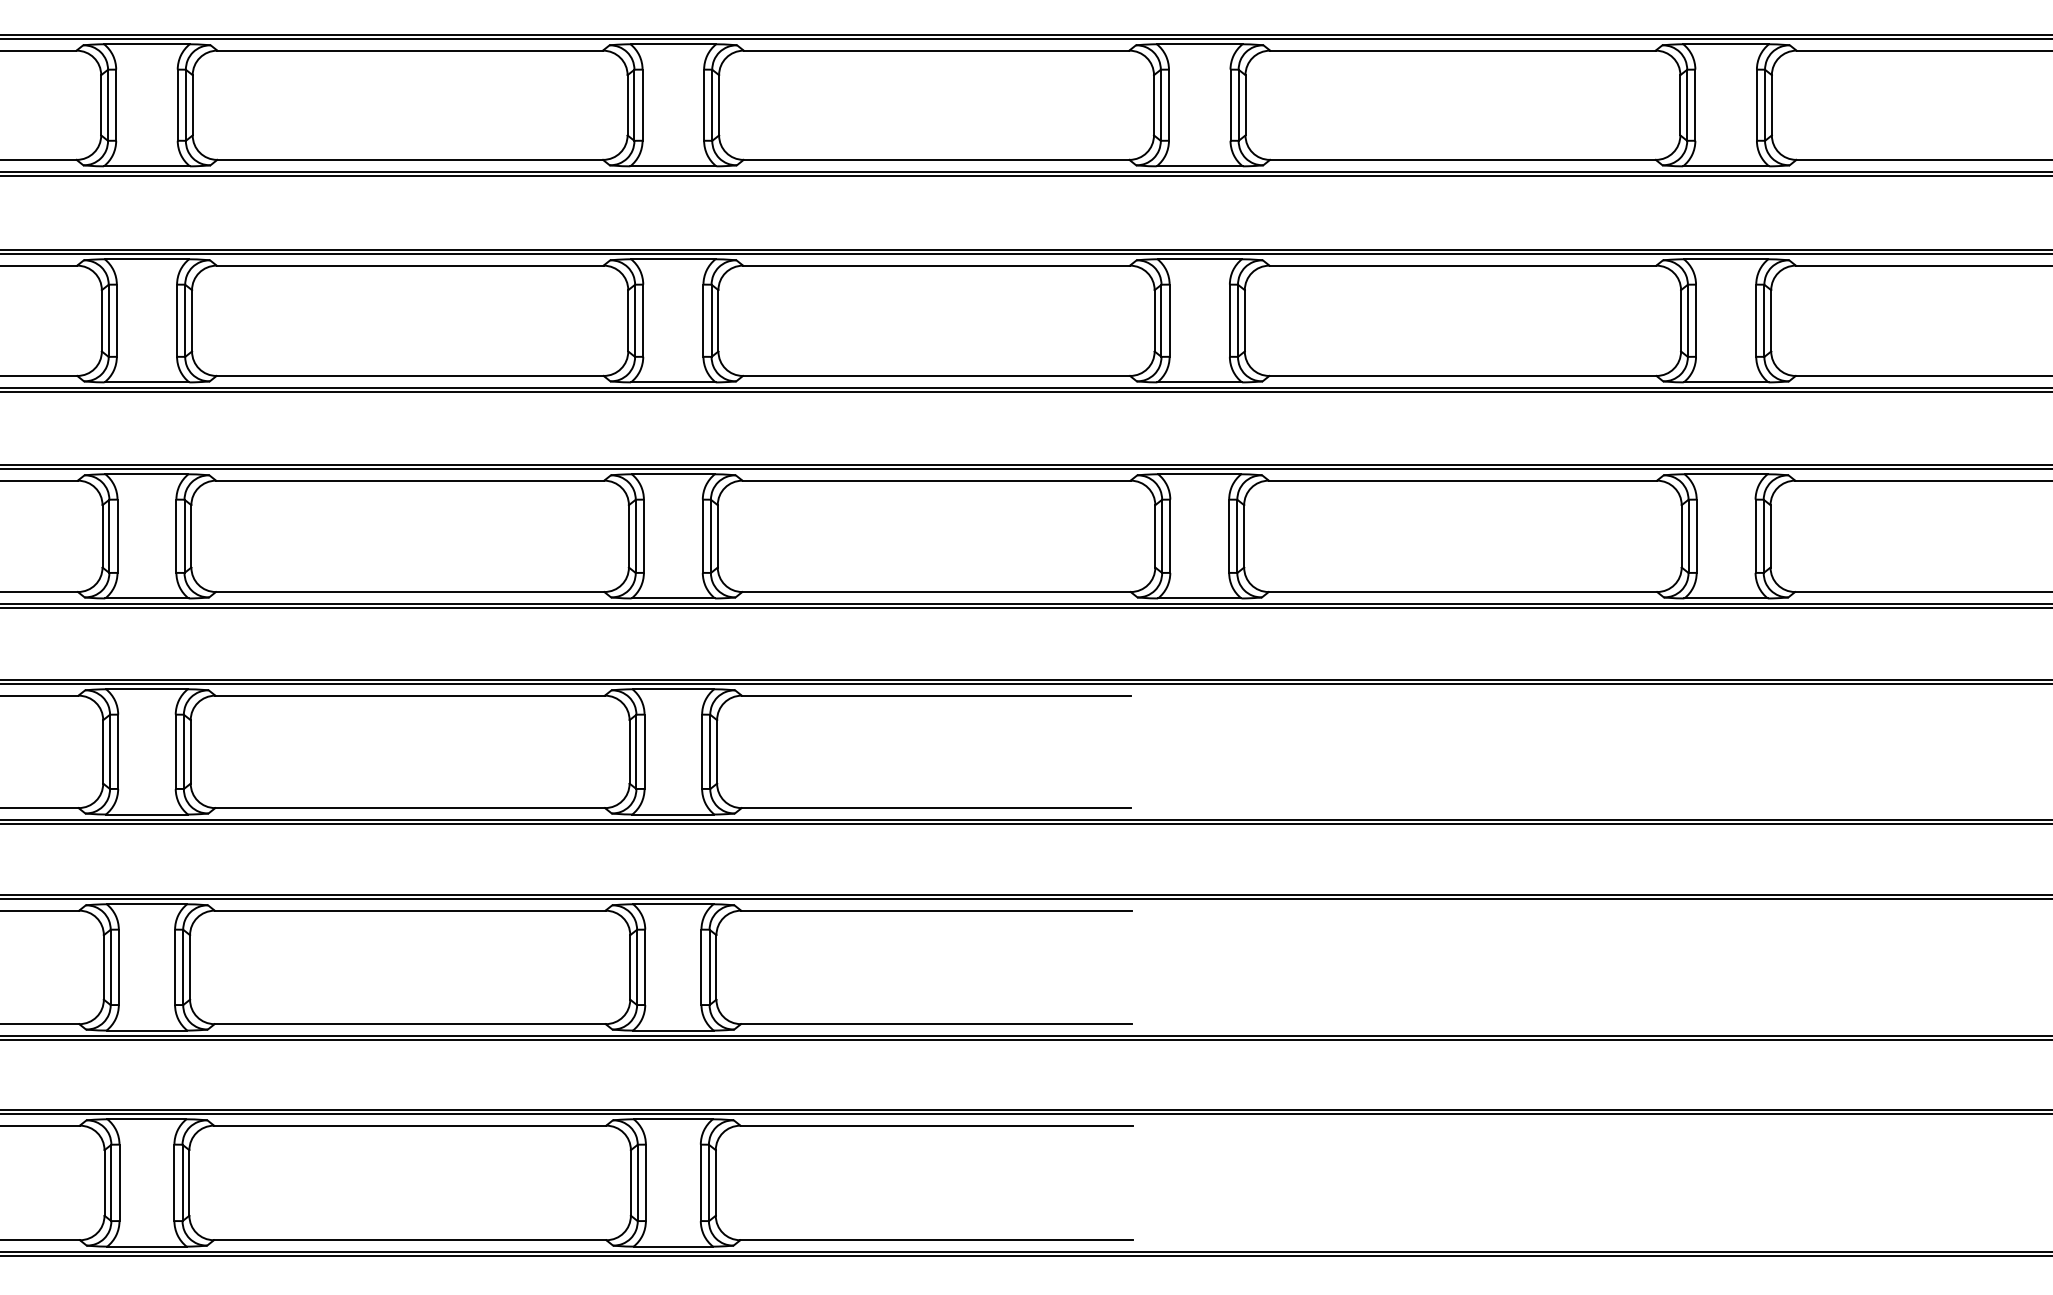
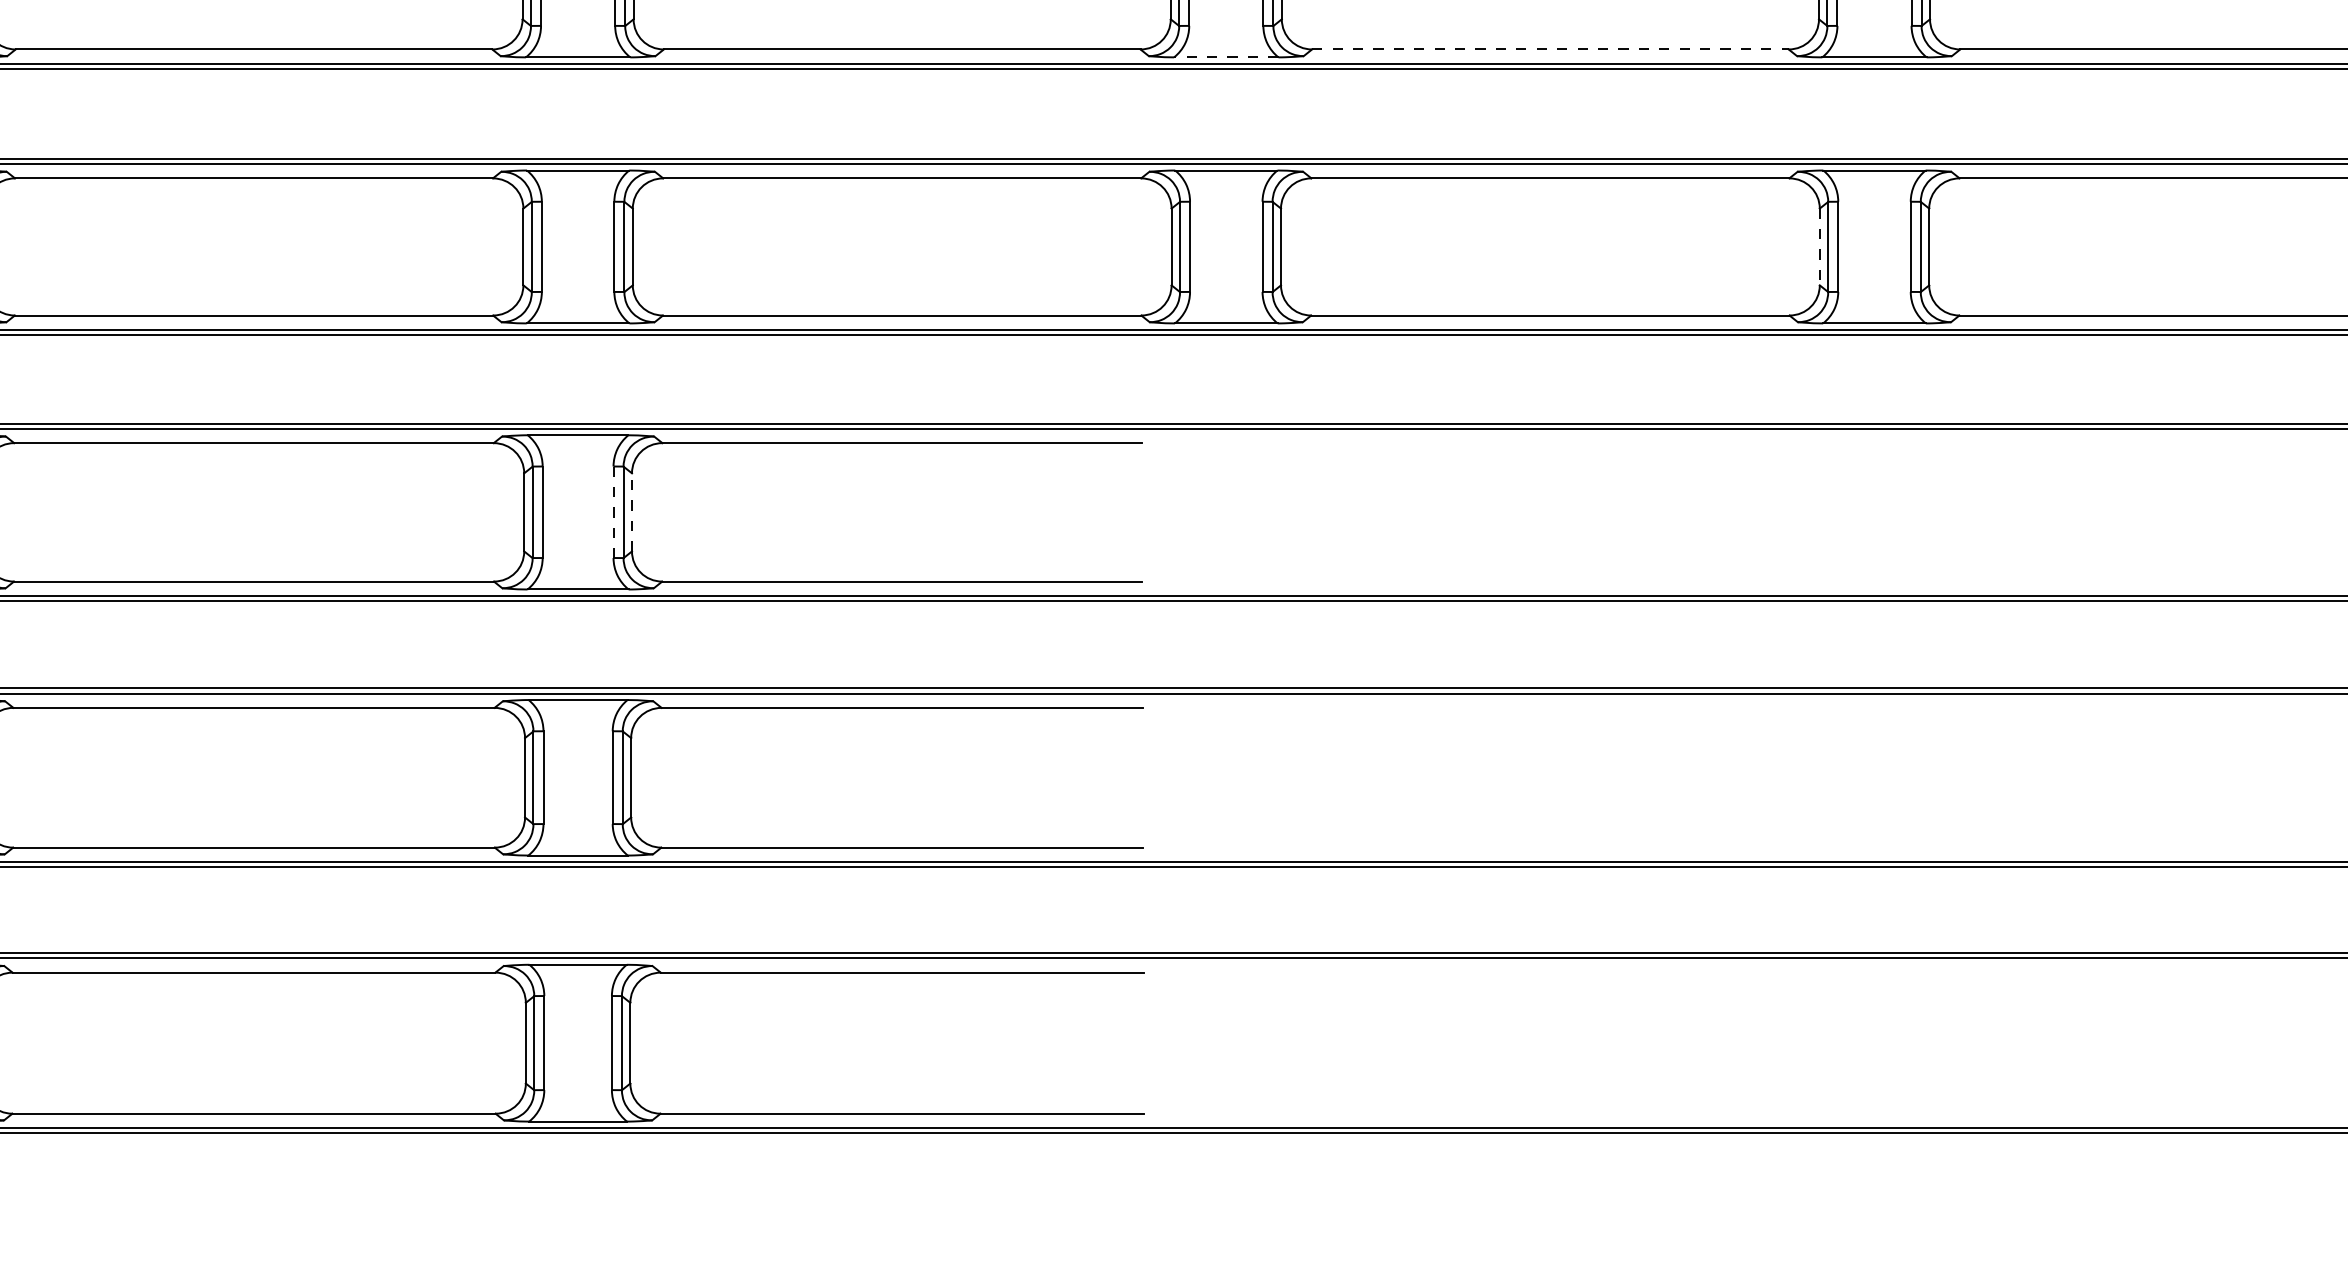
line: (1462, 375) -> (1549, 48), solid -> dashed
line: (1199, 382) -> (1226, 57), solid -> dashed
line: (1681, 536) -> (1819, 247), solid -> dashed
line: (717, 751) -> (632, 511), solid -> dashed
line: (702, 752) -> (613, 513), solid -> dashed

